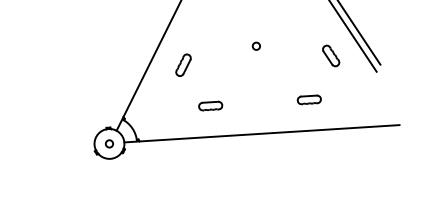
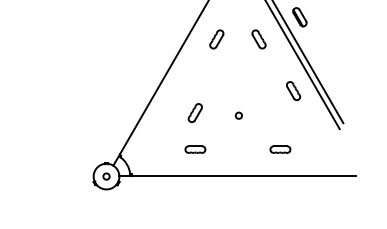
circle: (255, 46) -> (238, 115), moved
part: (331, 56) -> (293, 91), moved
part: (182, 65) -> (194, 113), moved

